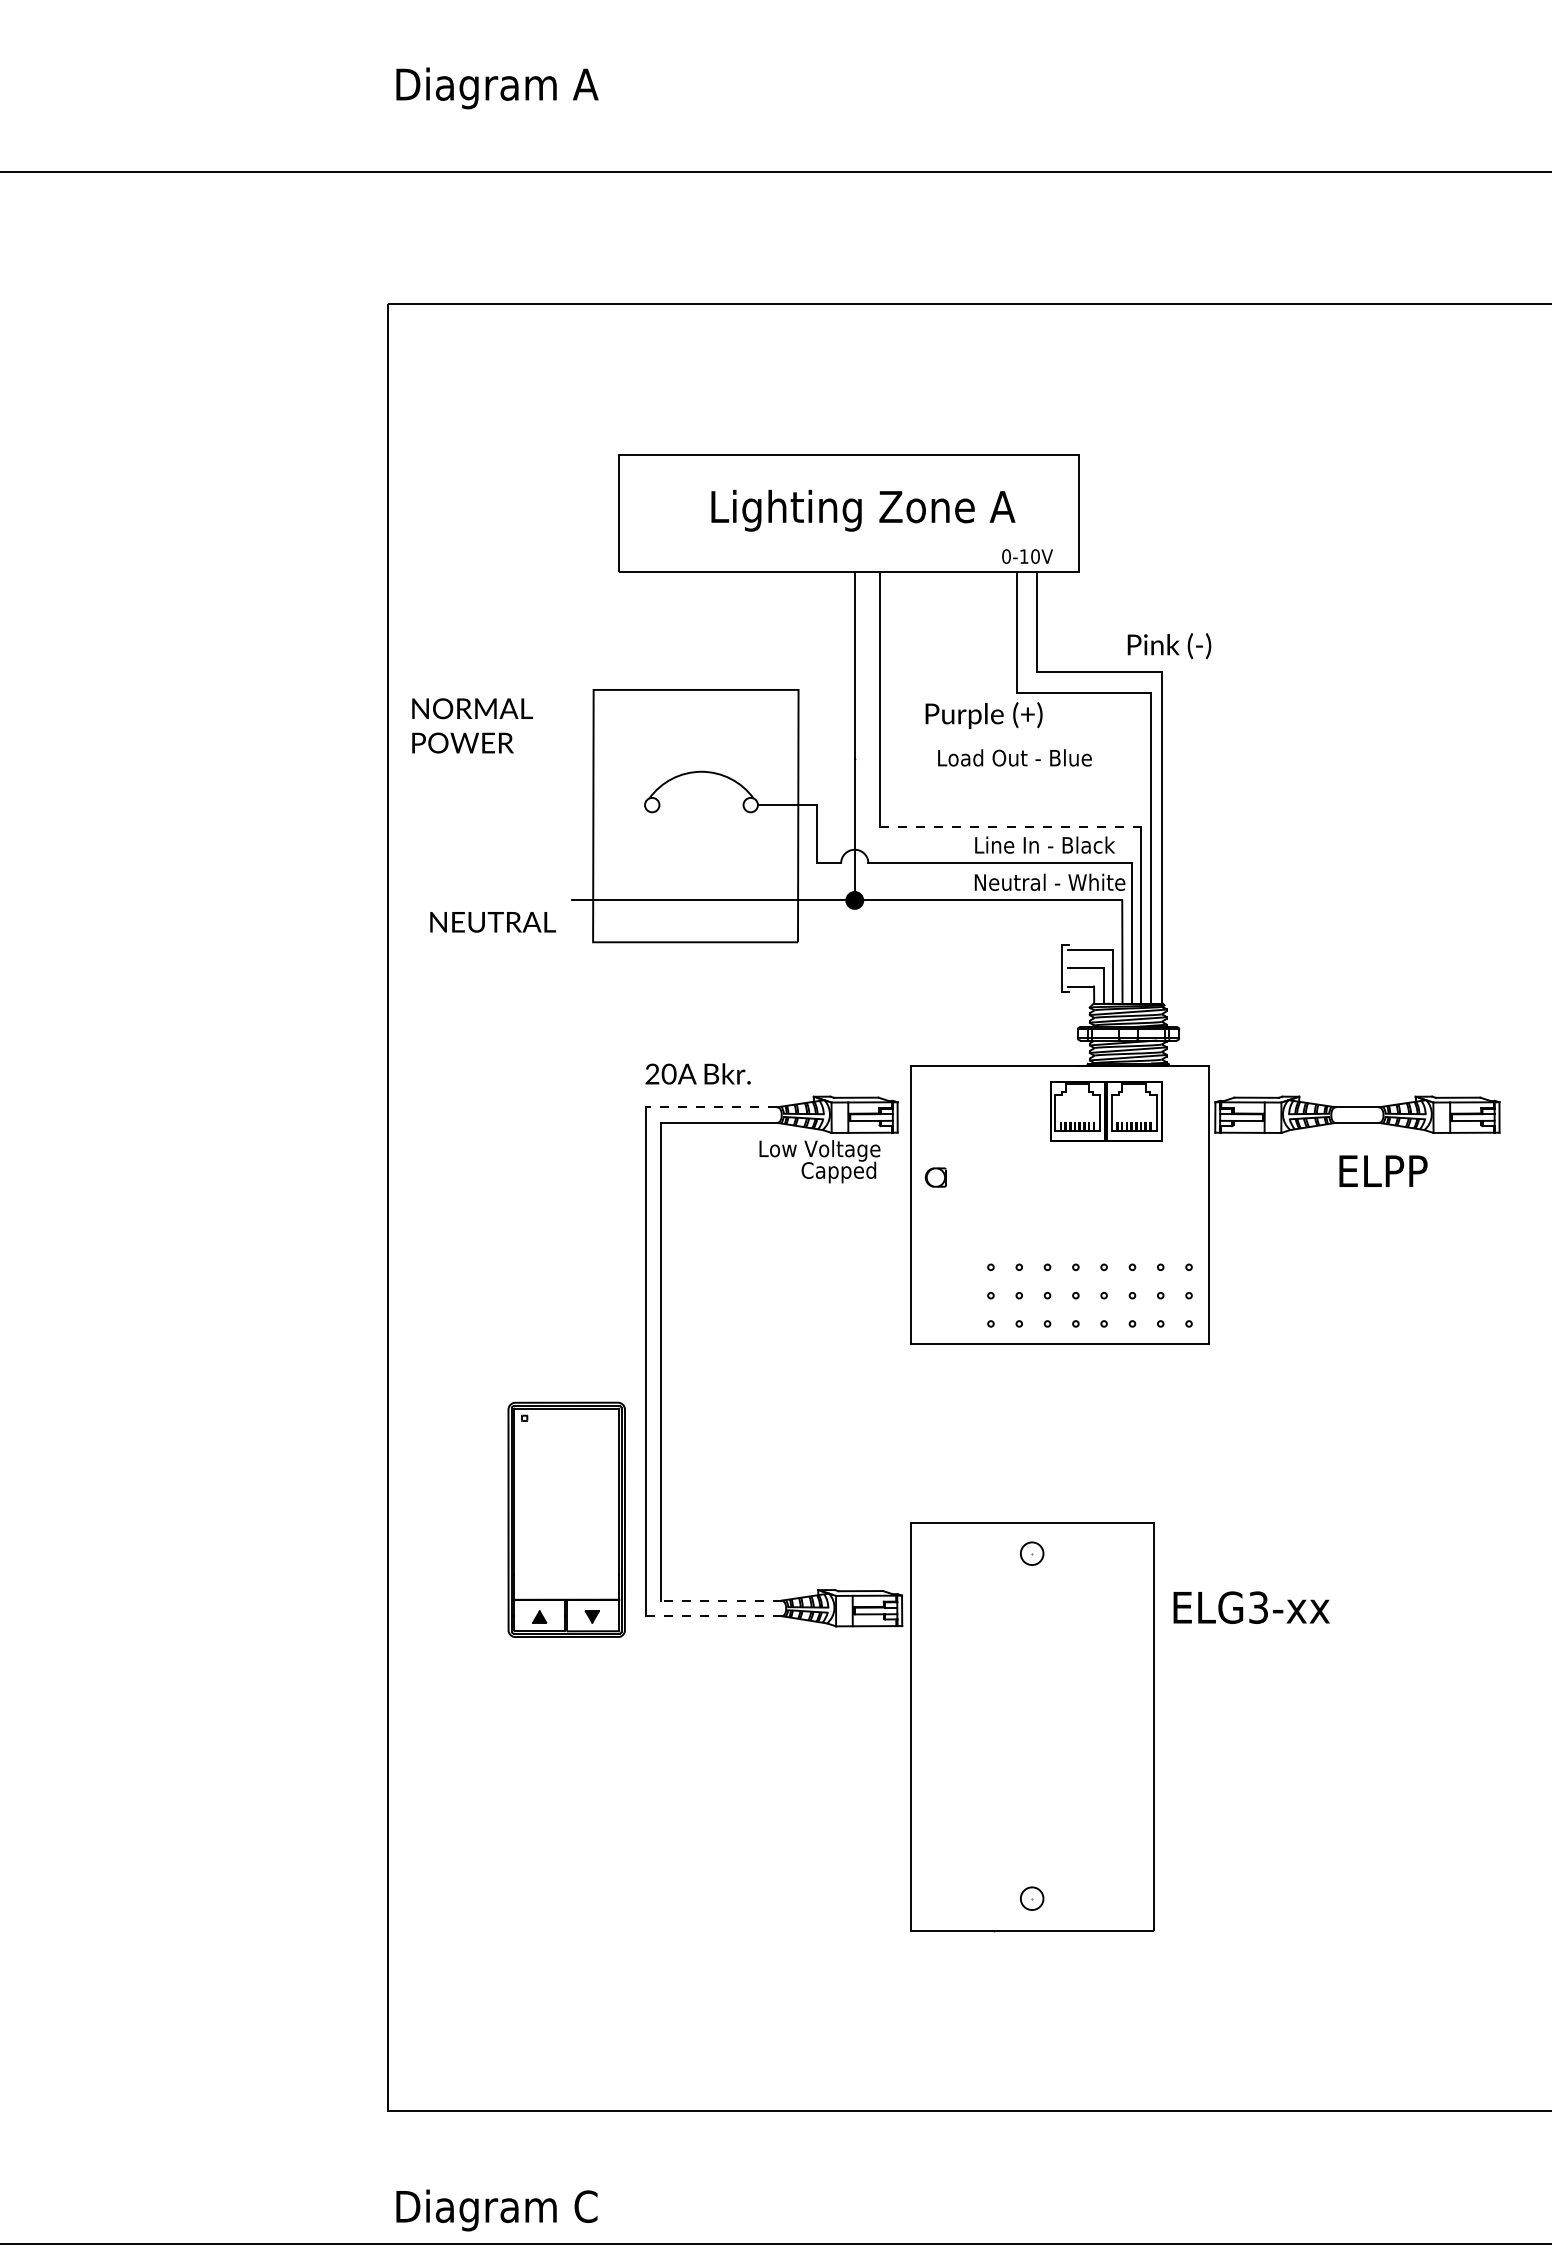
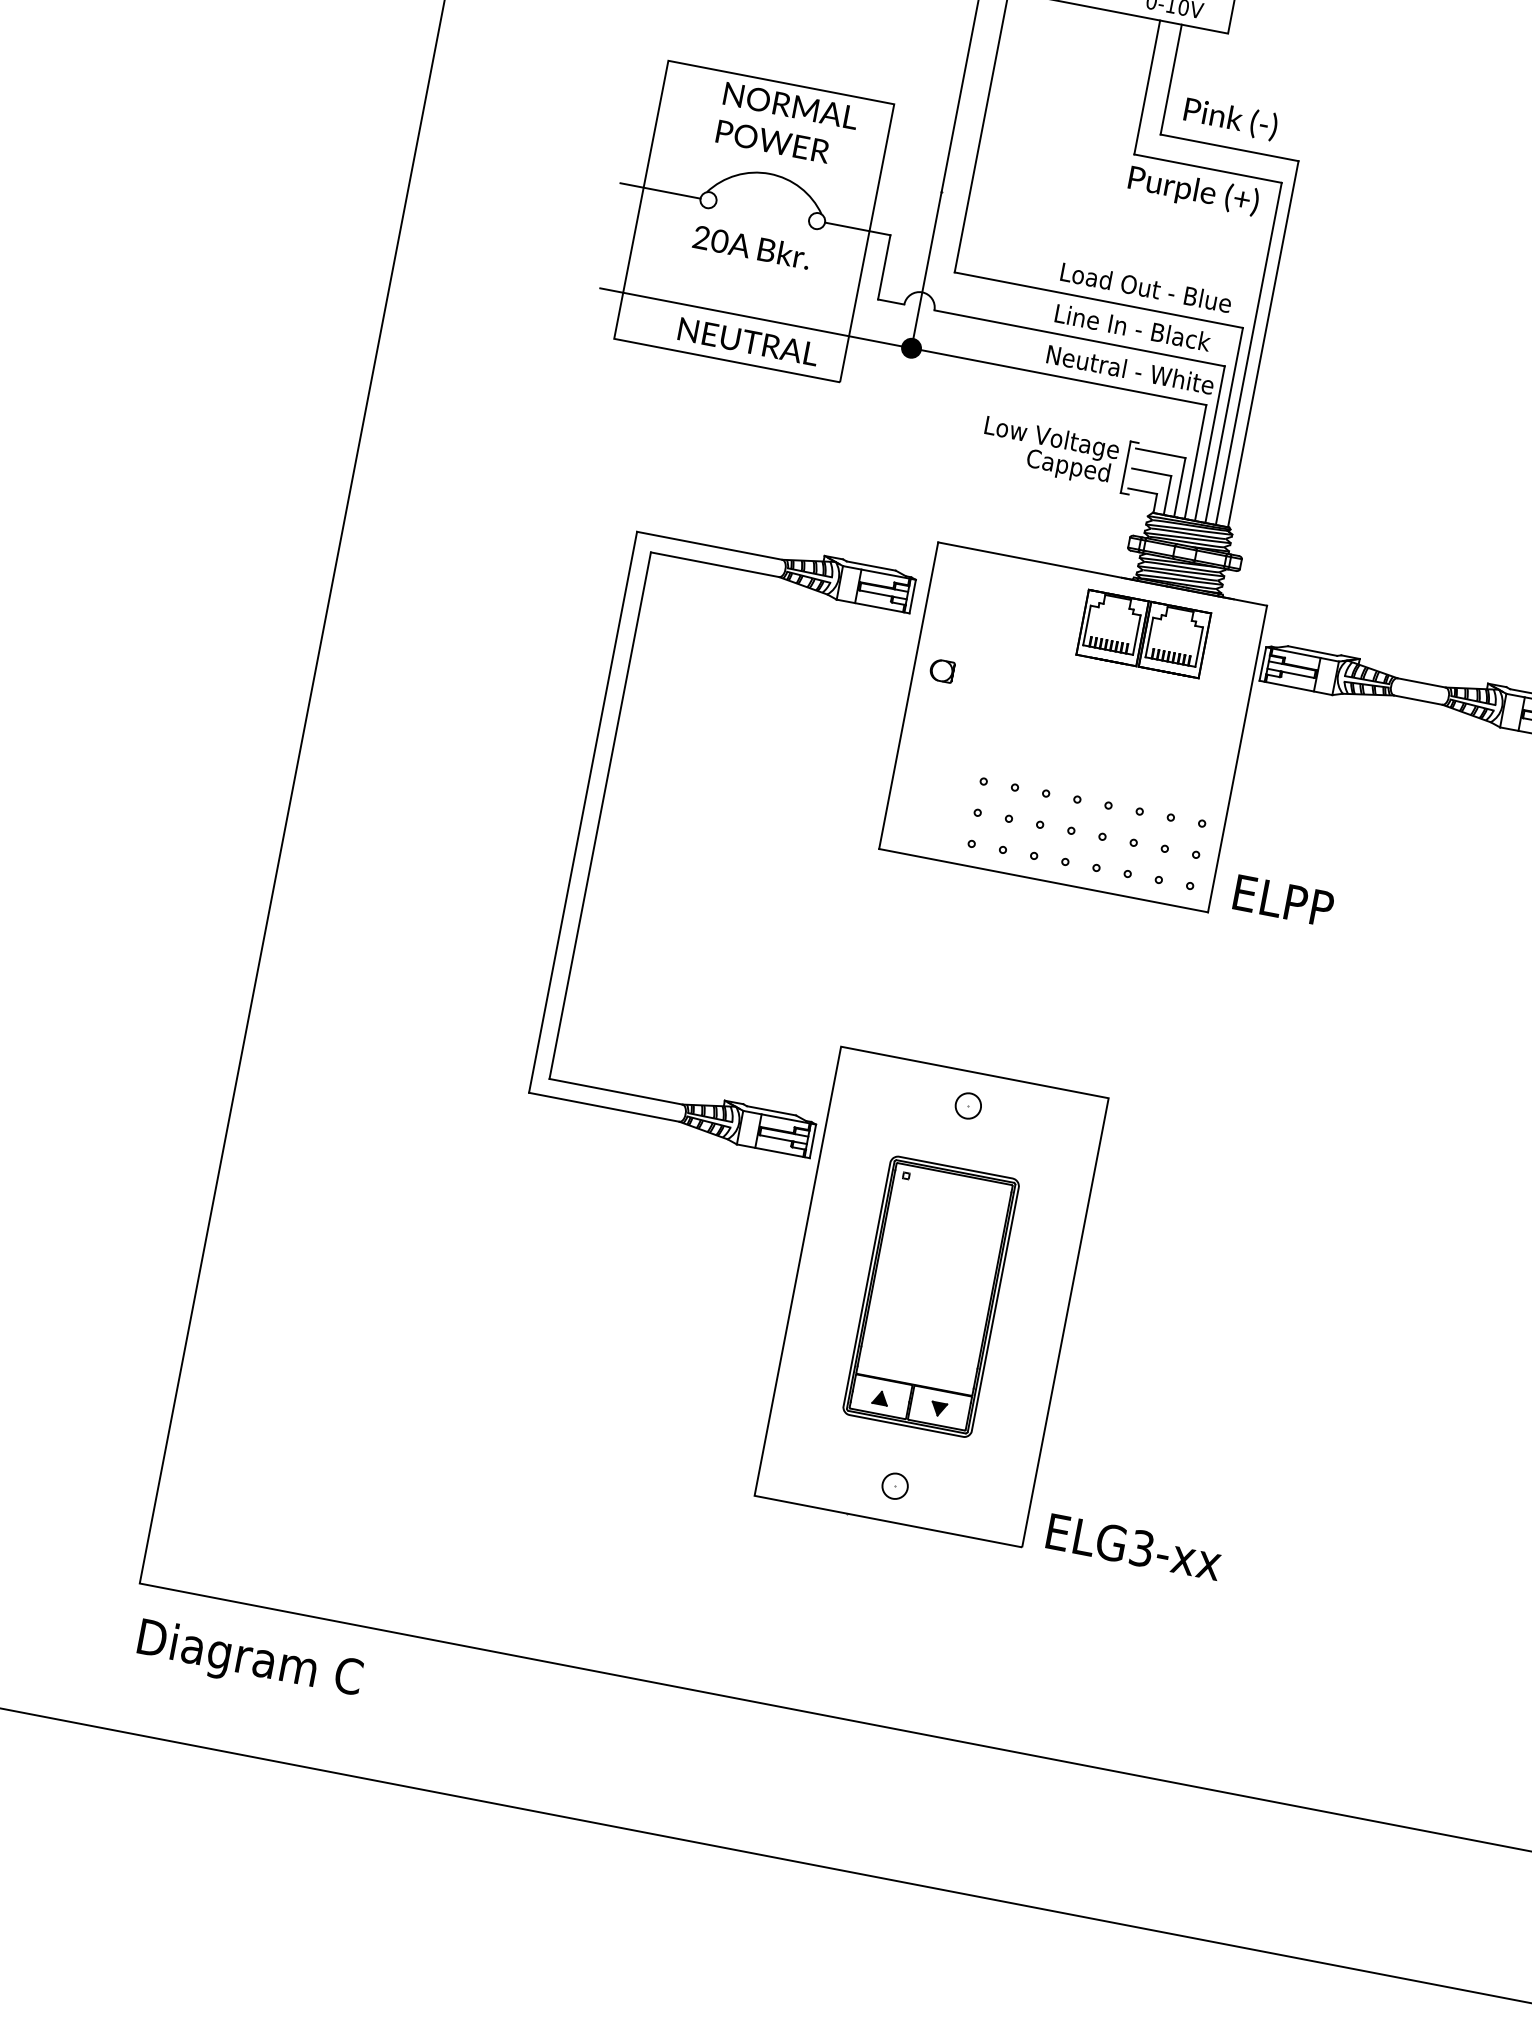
text: (1169, 646) -> (1230, 119), moved
text: (983, 715) -> (1192, 191), moved
text: (472, 725) -> (787, 124), moved
text: (1014, 757) -> (1145, 287), moved
line: (608, 805) -> (660, 191), added
line: (1010, 826) -> (1098, 299), dashed -> solid
text: (493, 922) -> (748, 342), moved
text: (697, 1073) -> (751, 246), moved
line: (711, 1107) -> (709, 546), dashed -> solid
text: (819, 1161) -> (1049, 451), moved
text: (1383, 1170) -> (1283, 900), moved
part: (566, 1519) -> (930, 1296), moved
line: (721, 1600) -> (616, 1091), dashed -> solid
text: (1251, 1607) -> (1134, 1546), moved
line: (713, 1616) -> (603, 1107), dashed -> solid
text: (496, 2210) -> (249, 1661), moved

